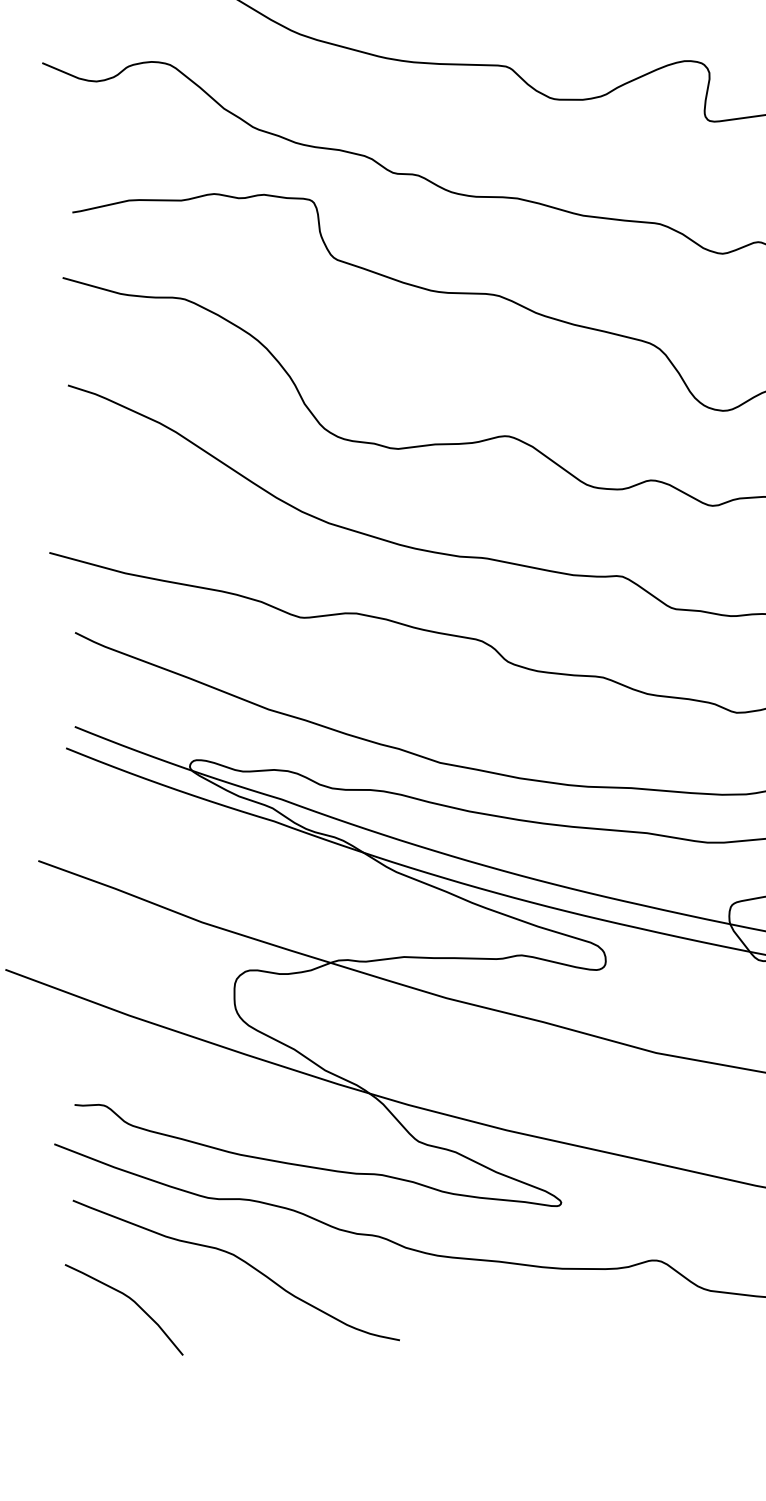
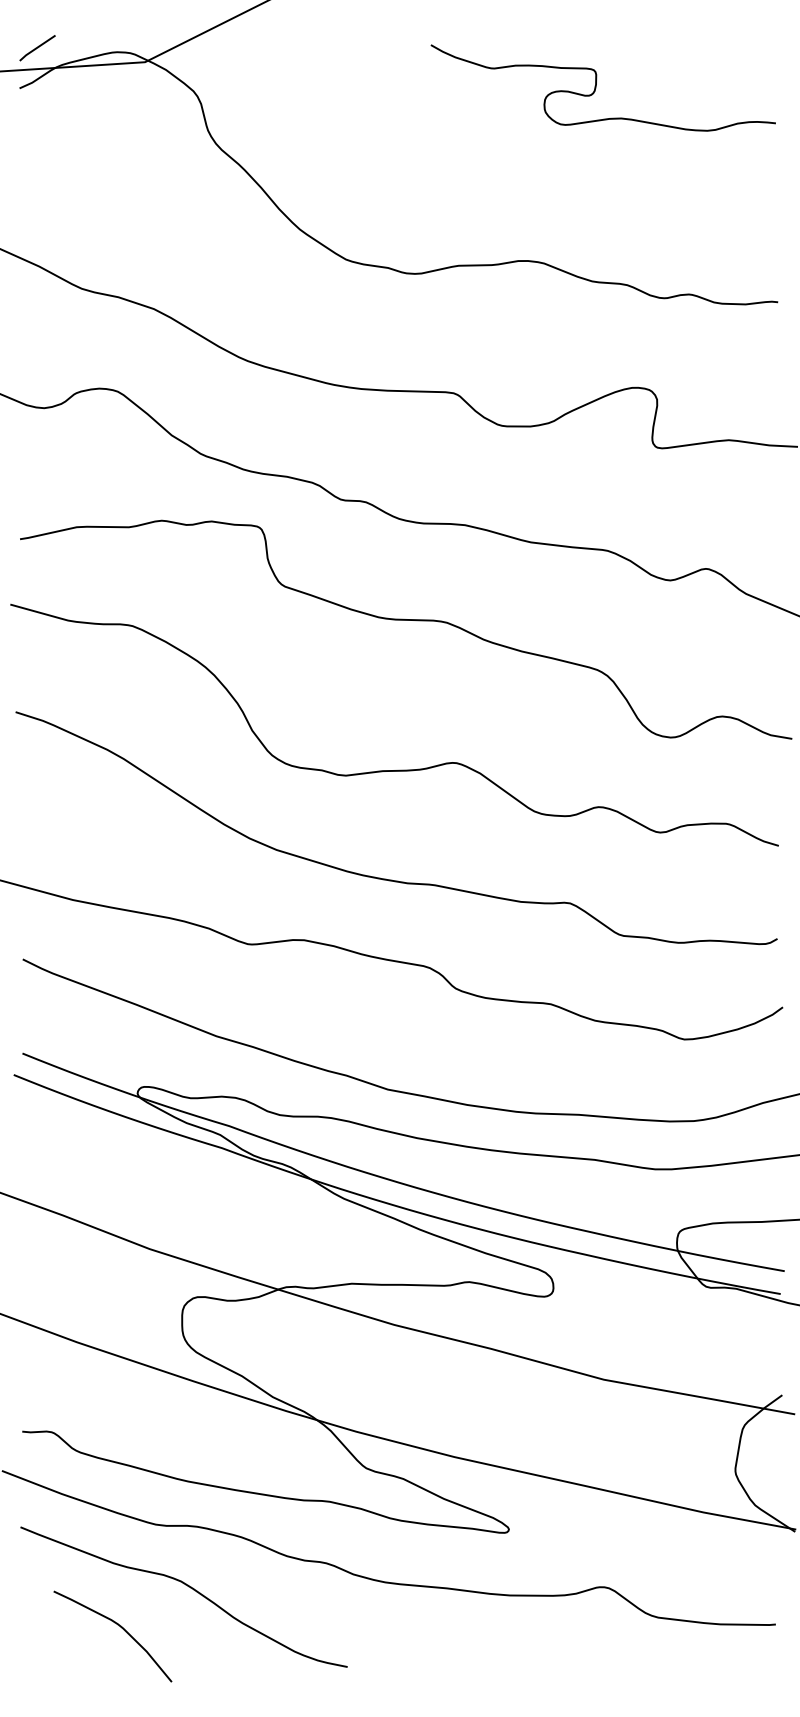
curve: (131, 1300) -> (120, 1627), moved

